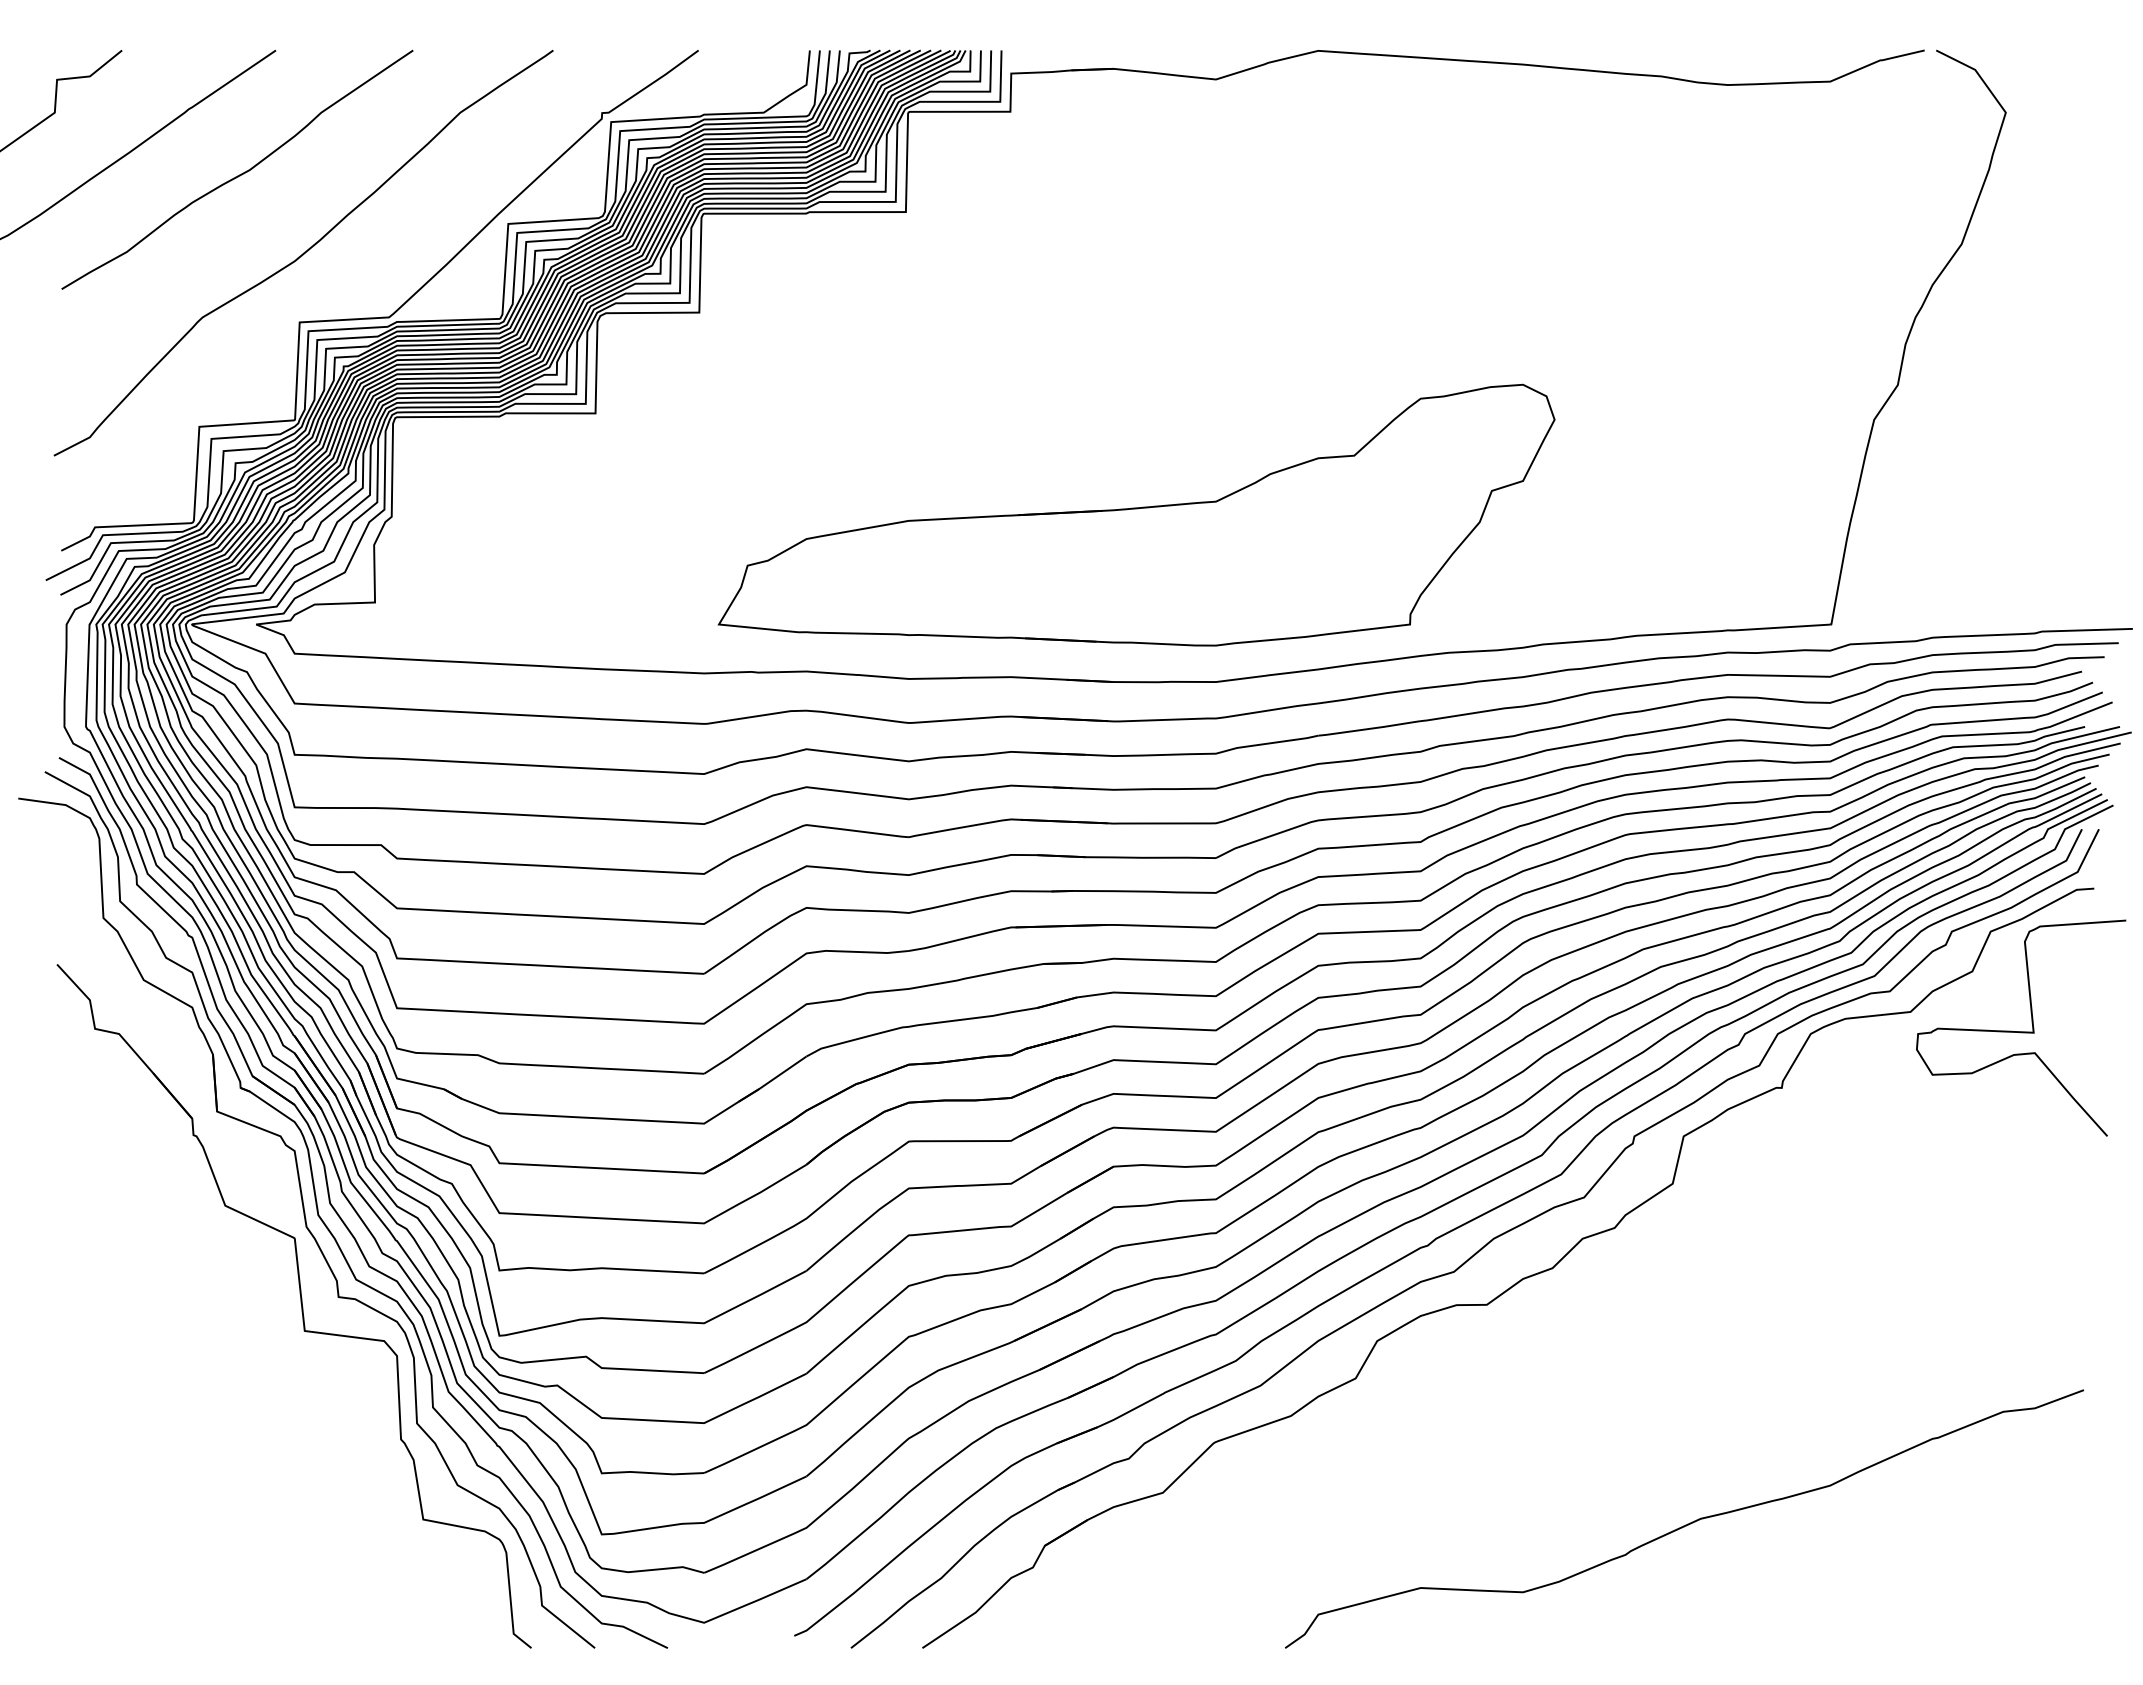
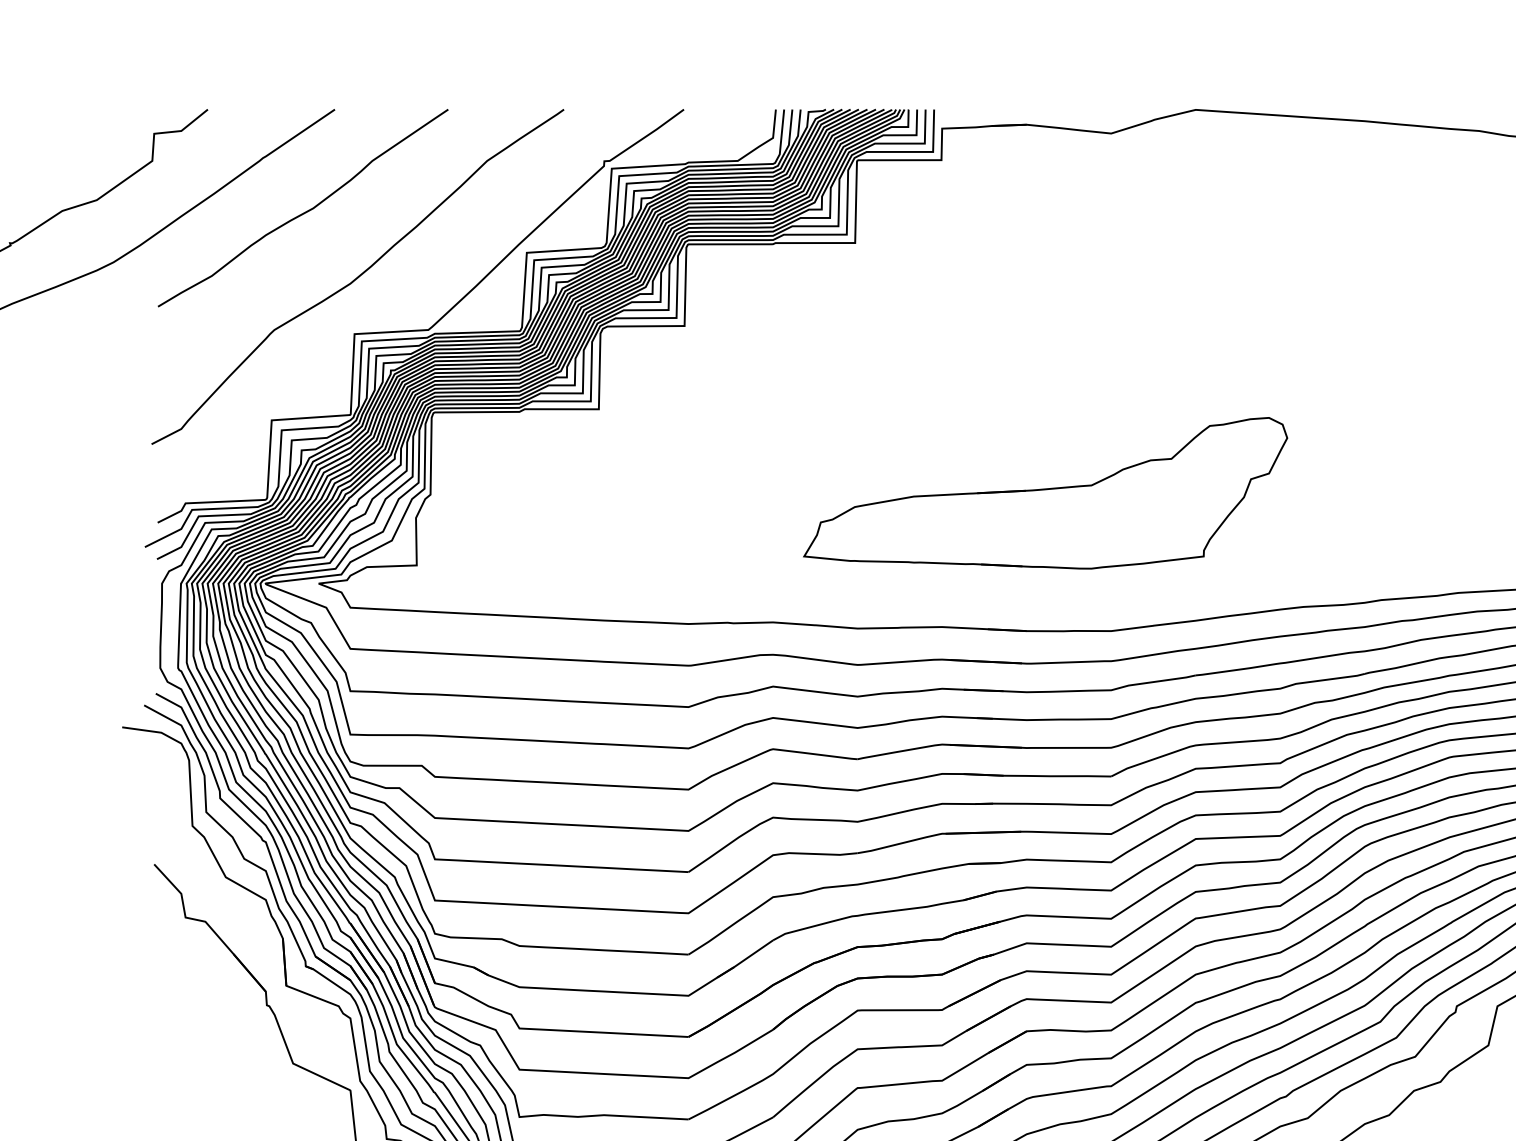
part: (1136, 514) -> (1045, 492), size x0.7

